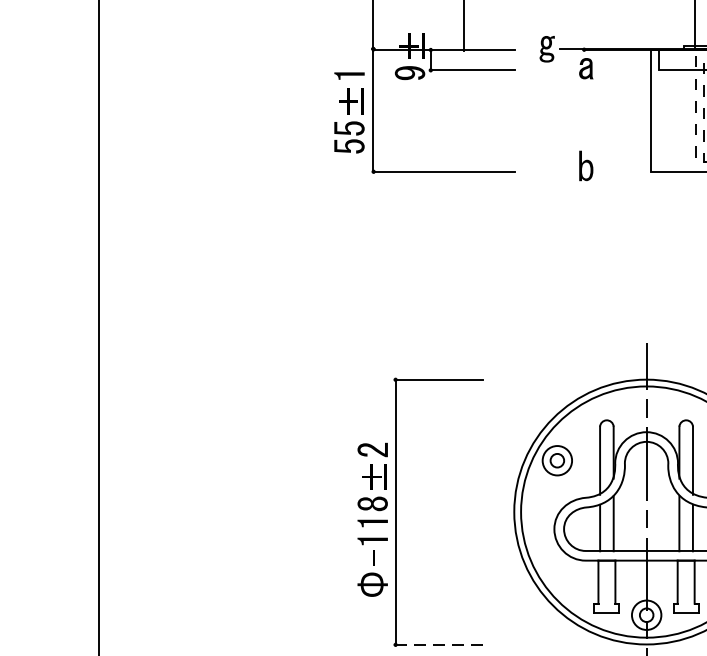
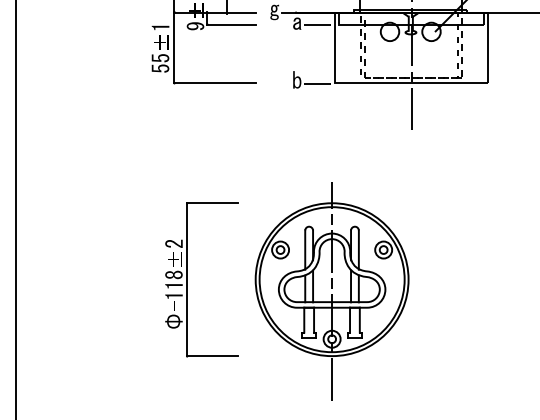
line: (621, 70) -> (317, 24), added
line: (621, 172) -> (317, 83), added
line: (437, 645) -> (211, 356), dashed -> solid

